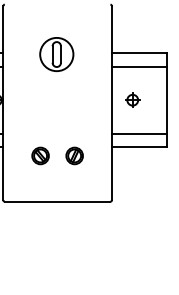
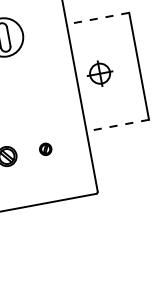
line: (138, 53) -> (96, 19), solid -> dashed
line: (139, 66) -> (100, 33), removed
part: (132, 99) -> (99, 72), size x1.6
line: (139, 133) -> (114, 110), removed
line: (138, 147) -> (116, 126), solid -> dashed
part: (74, 155) -> (45, 148), size x0.6

